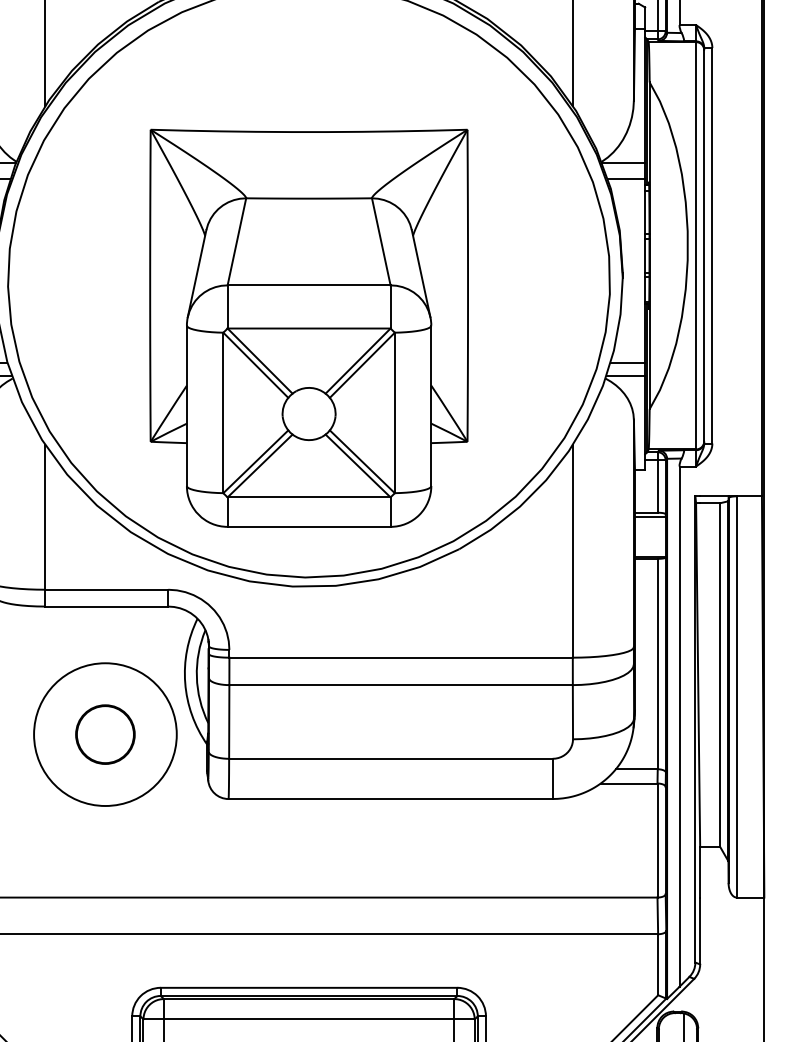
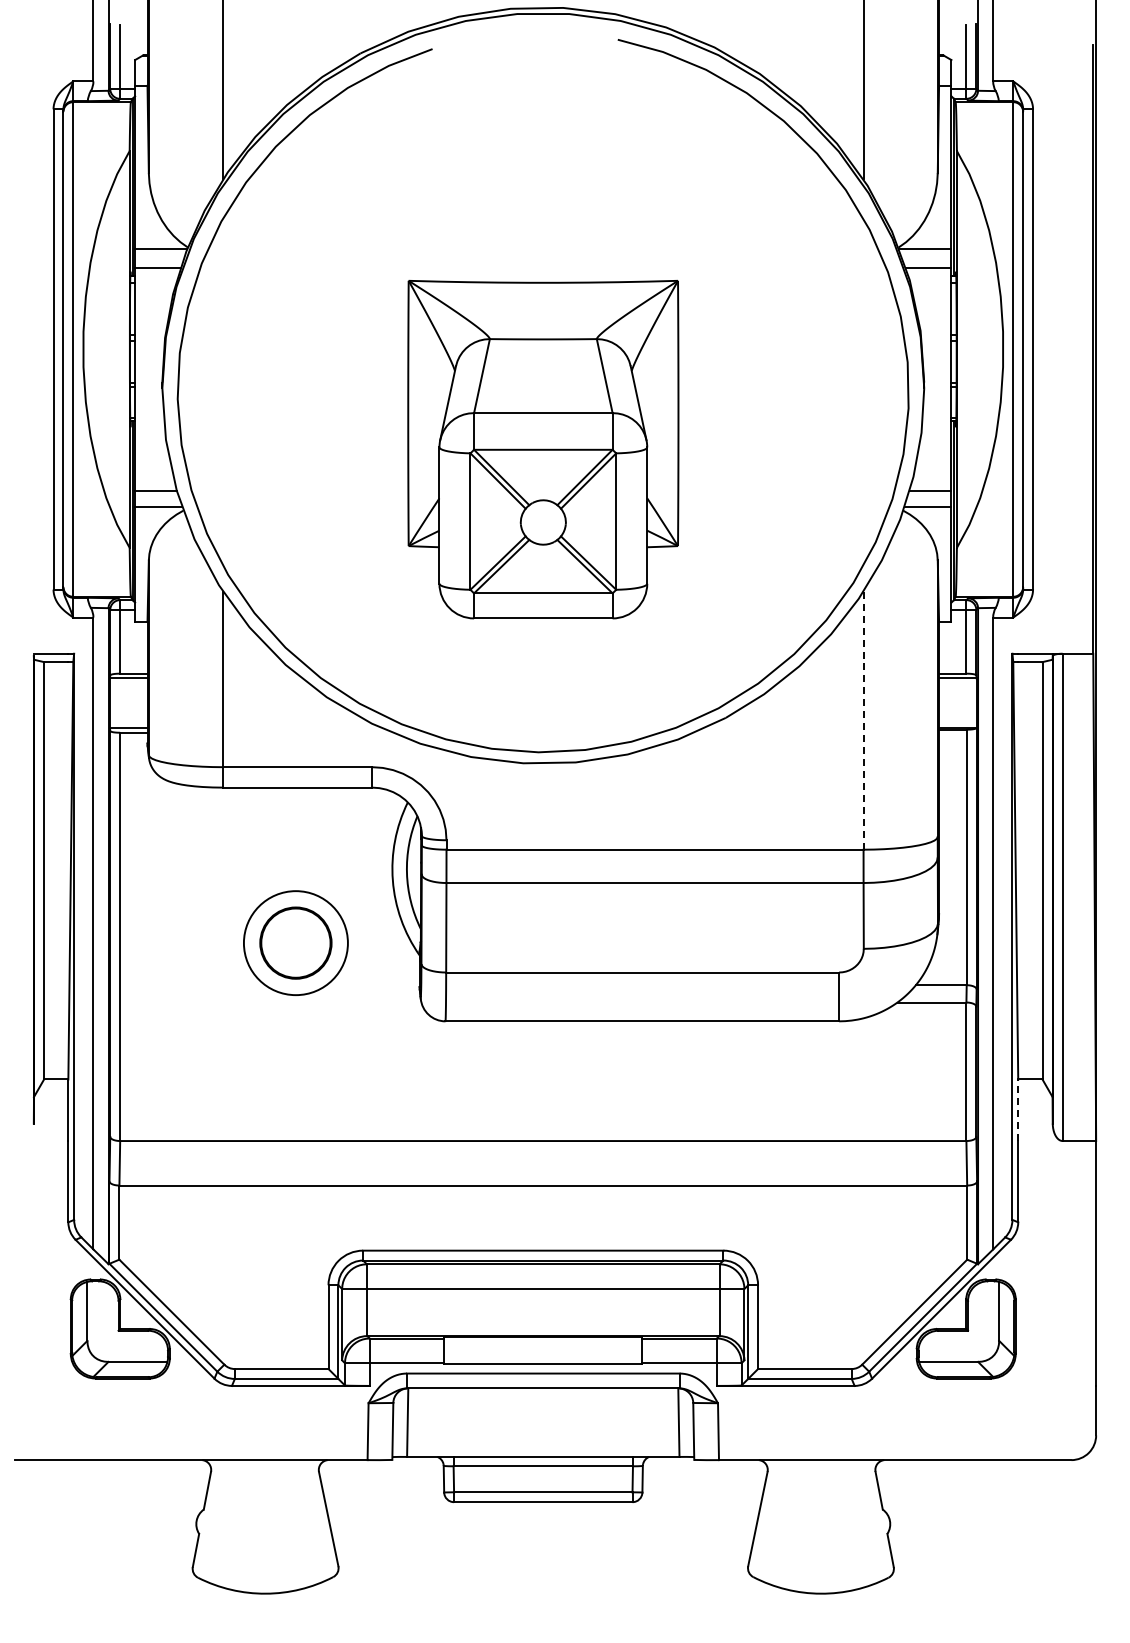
part: (309, 328) -> (543, 449), size x0.7
line: (572, 551) -> (863, 720), solid -> dashed
circle: (105, 734) -> (295, 942), size x0.6
line: (700, 872) -> (1018, 1110), solid -> dashed

